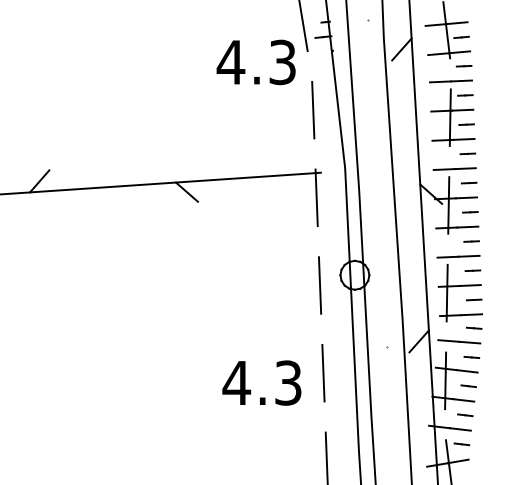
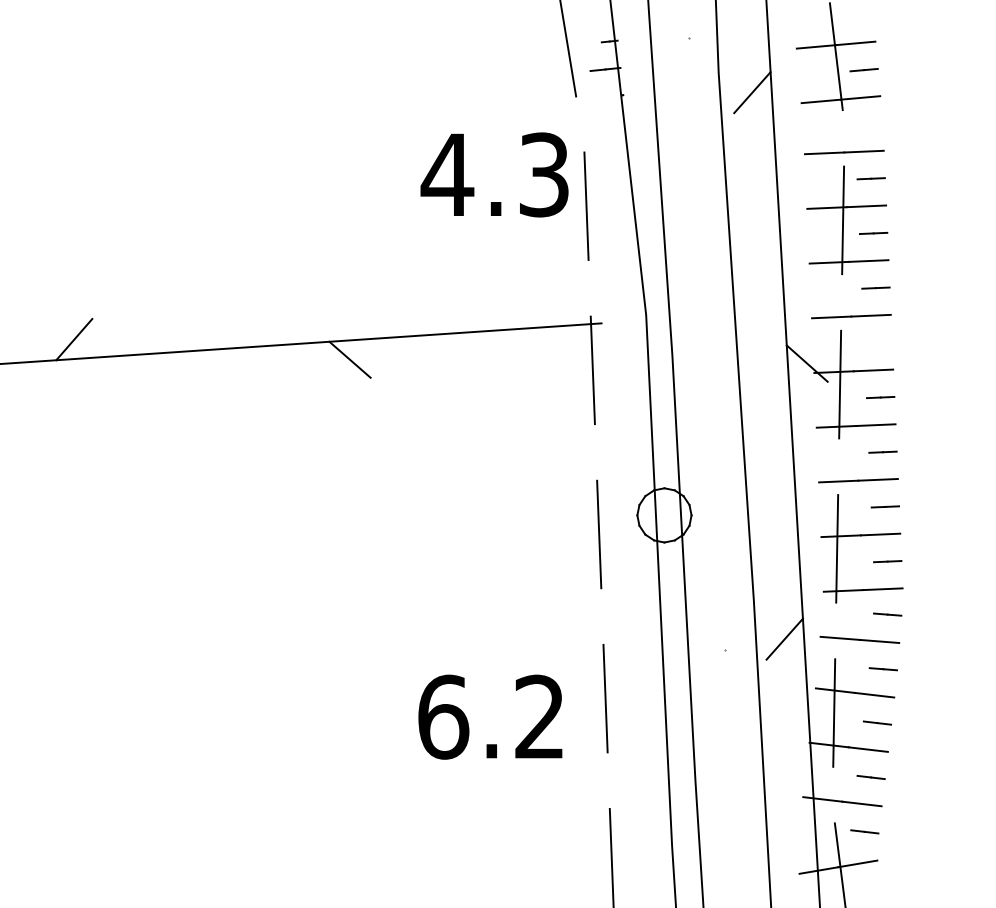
text: (255, 62) -> (493, 175), moved
line: (463, 66) -> (867, 124), removed
line: (469, 182) -> (878, 341), removed
text: (261, 382) -> (489, 716), 4.3 -> 6.2

